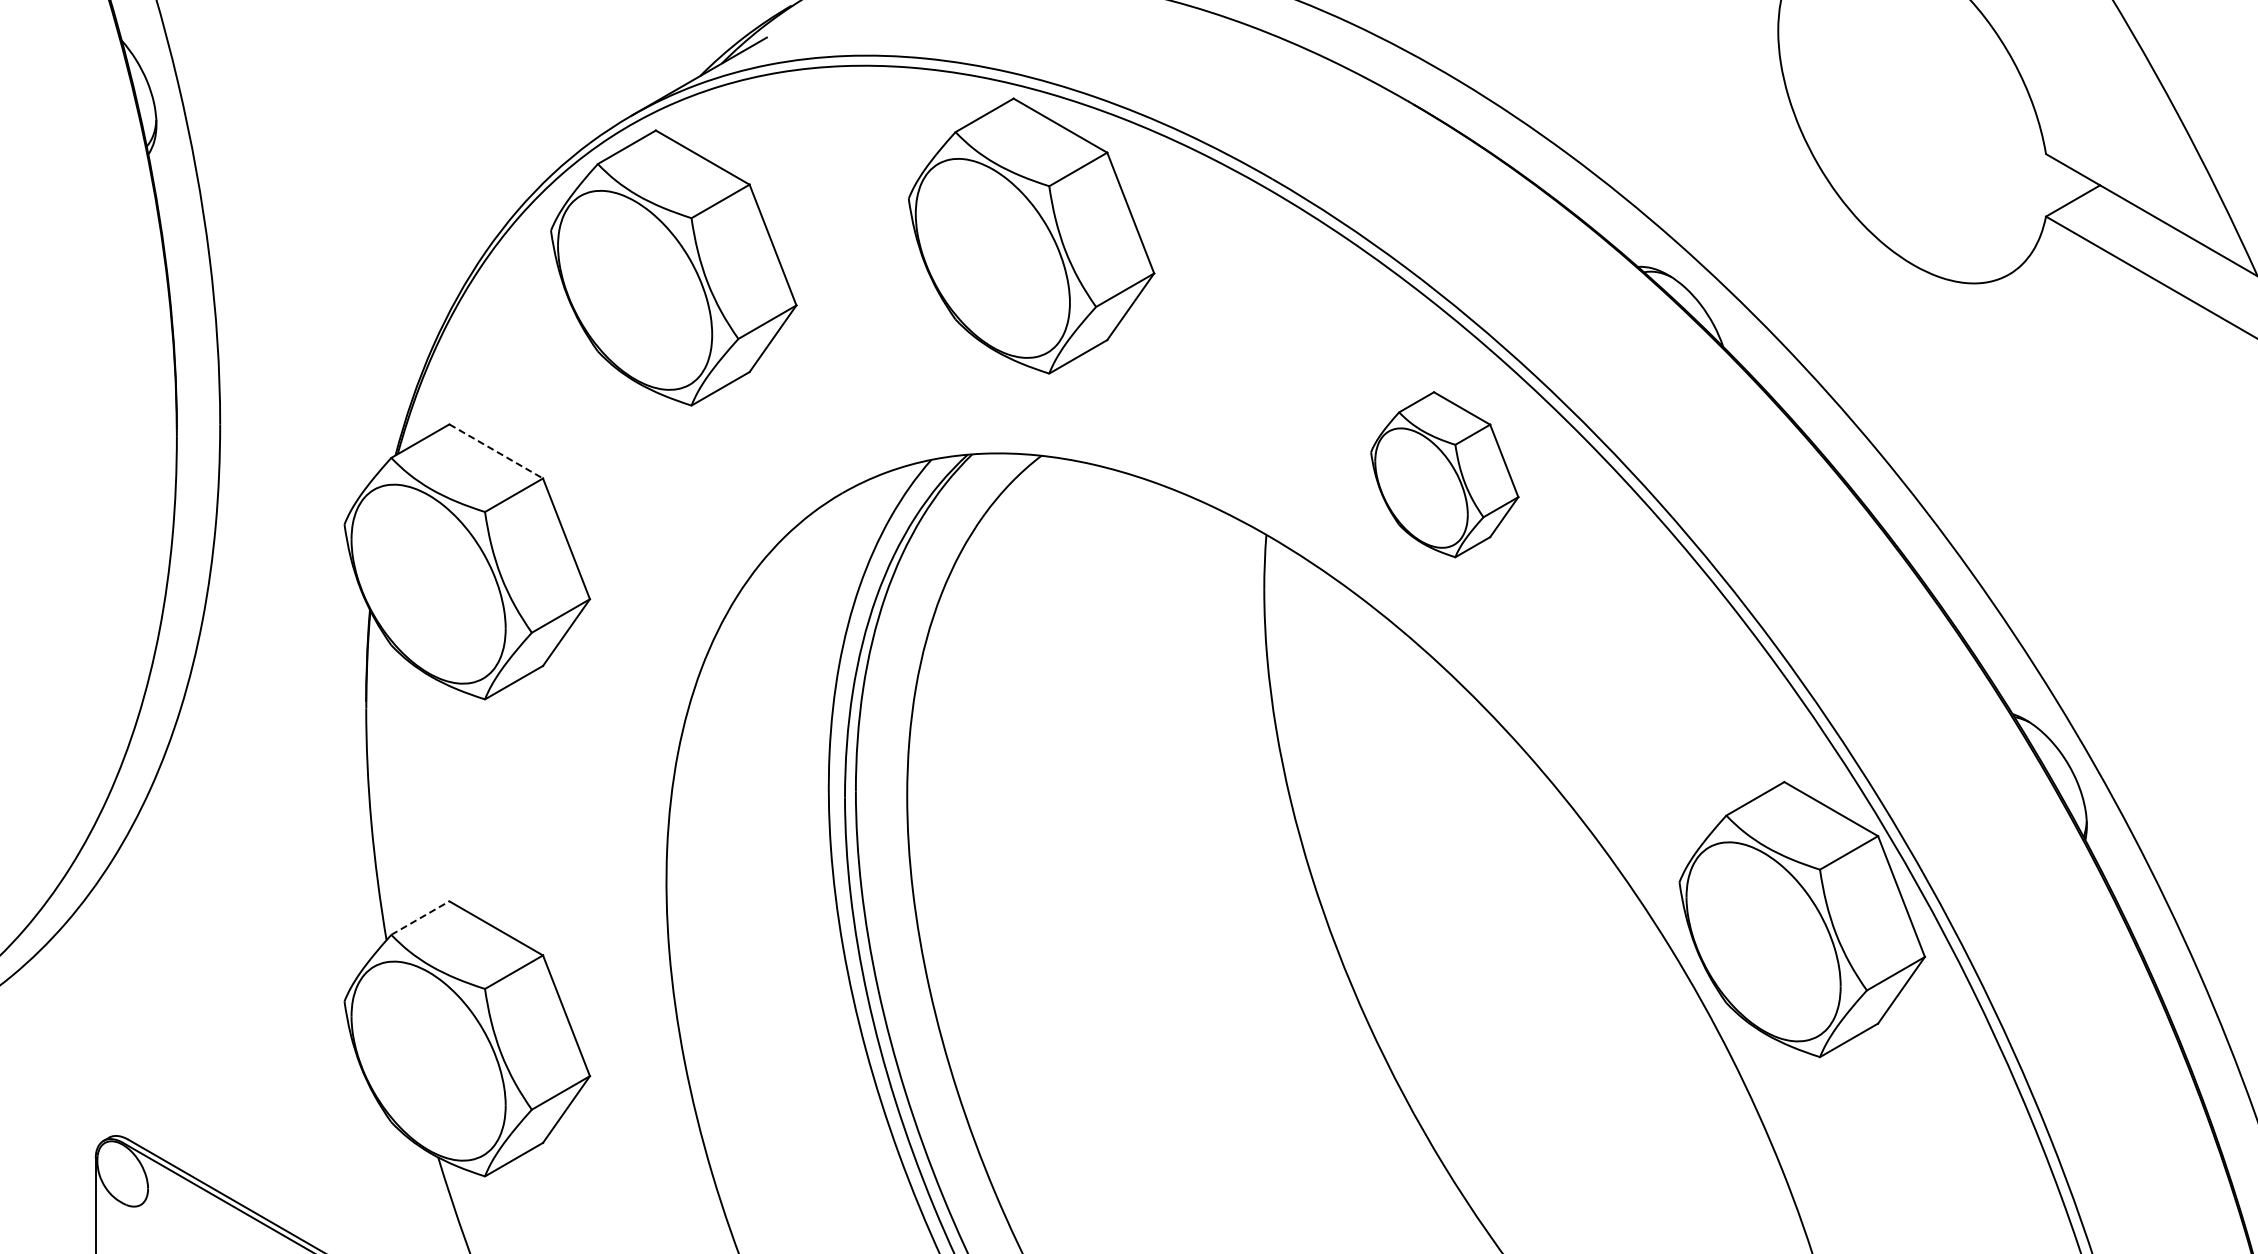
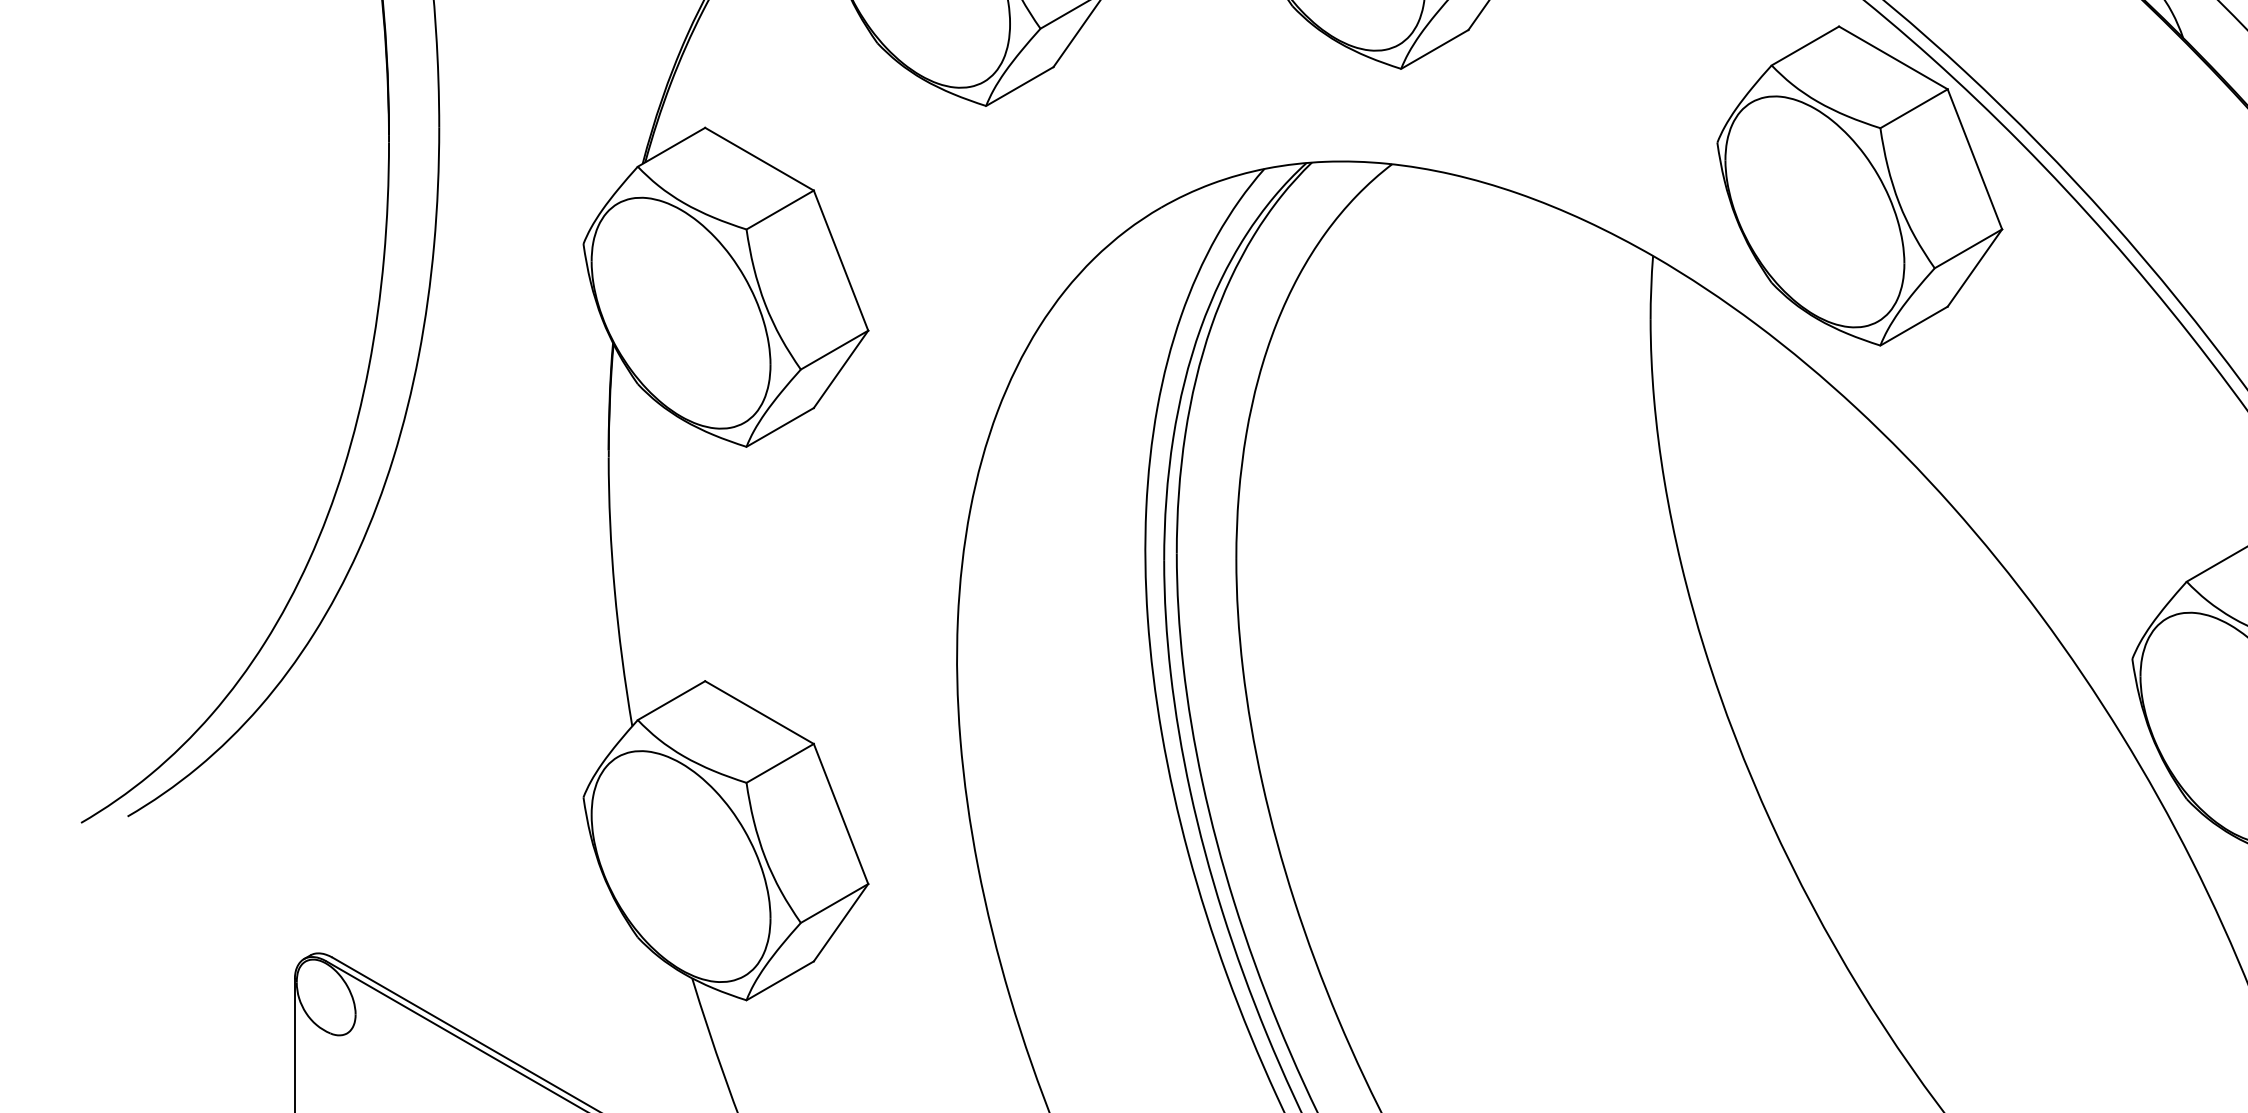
line: (496, 451) -> (759, 159), dashed -> solid
part: (1444, 474) -> (1859, 185), size x1.67
line: (420, 918) -> (671, 701), dashed -> solid

